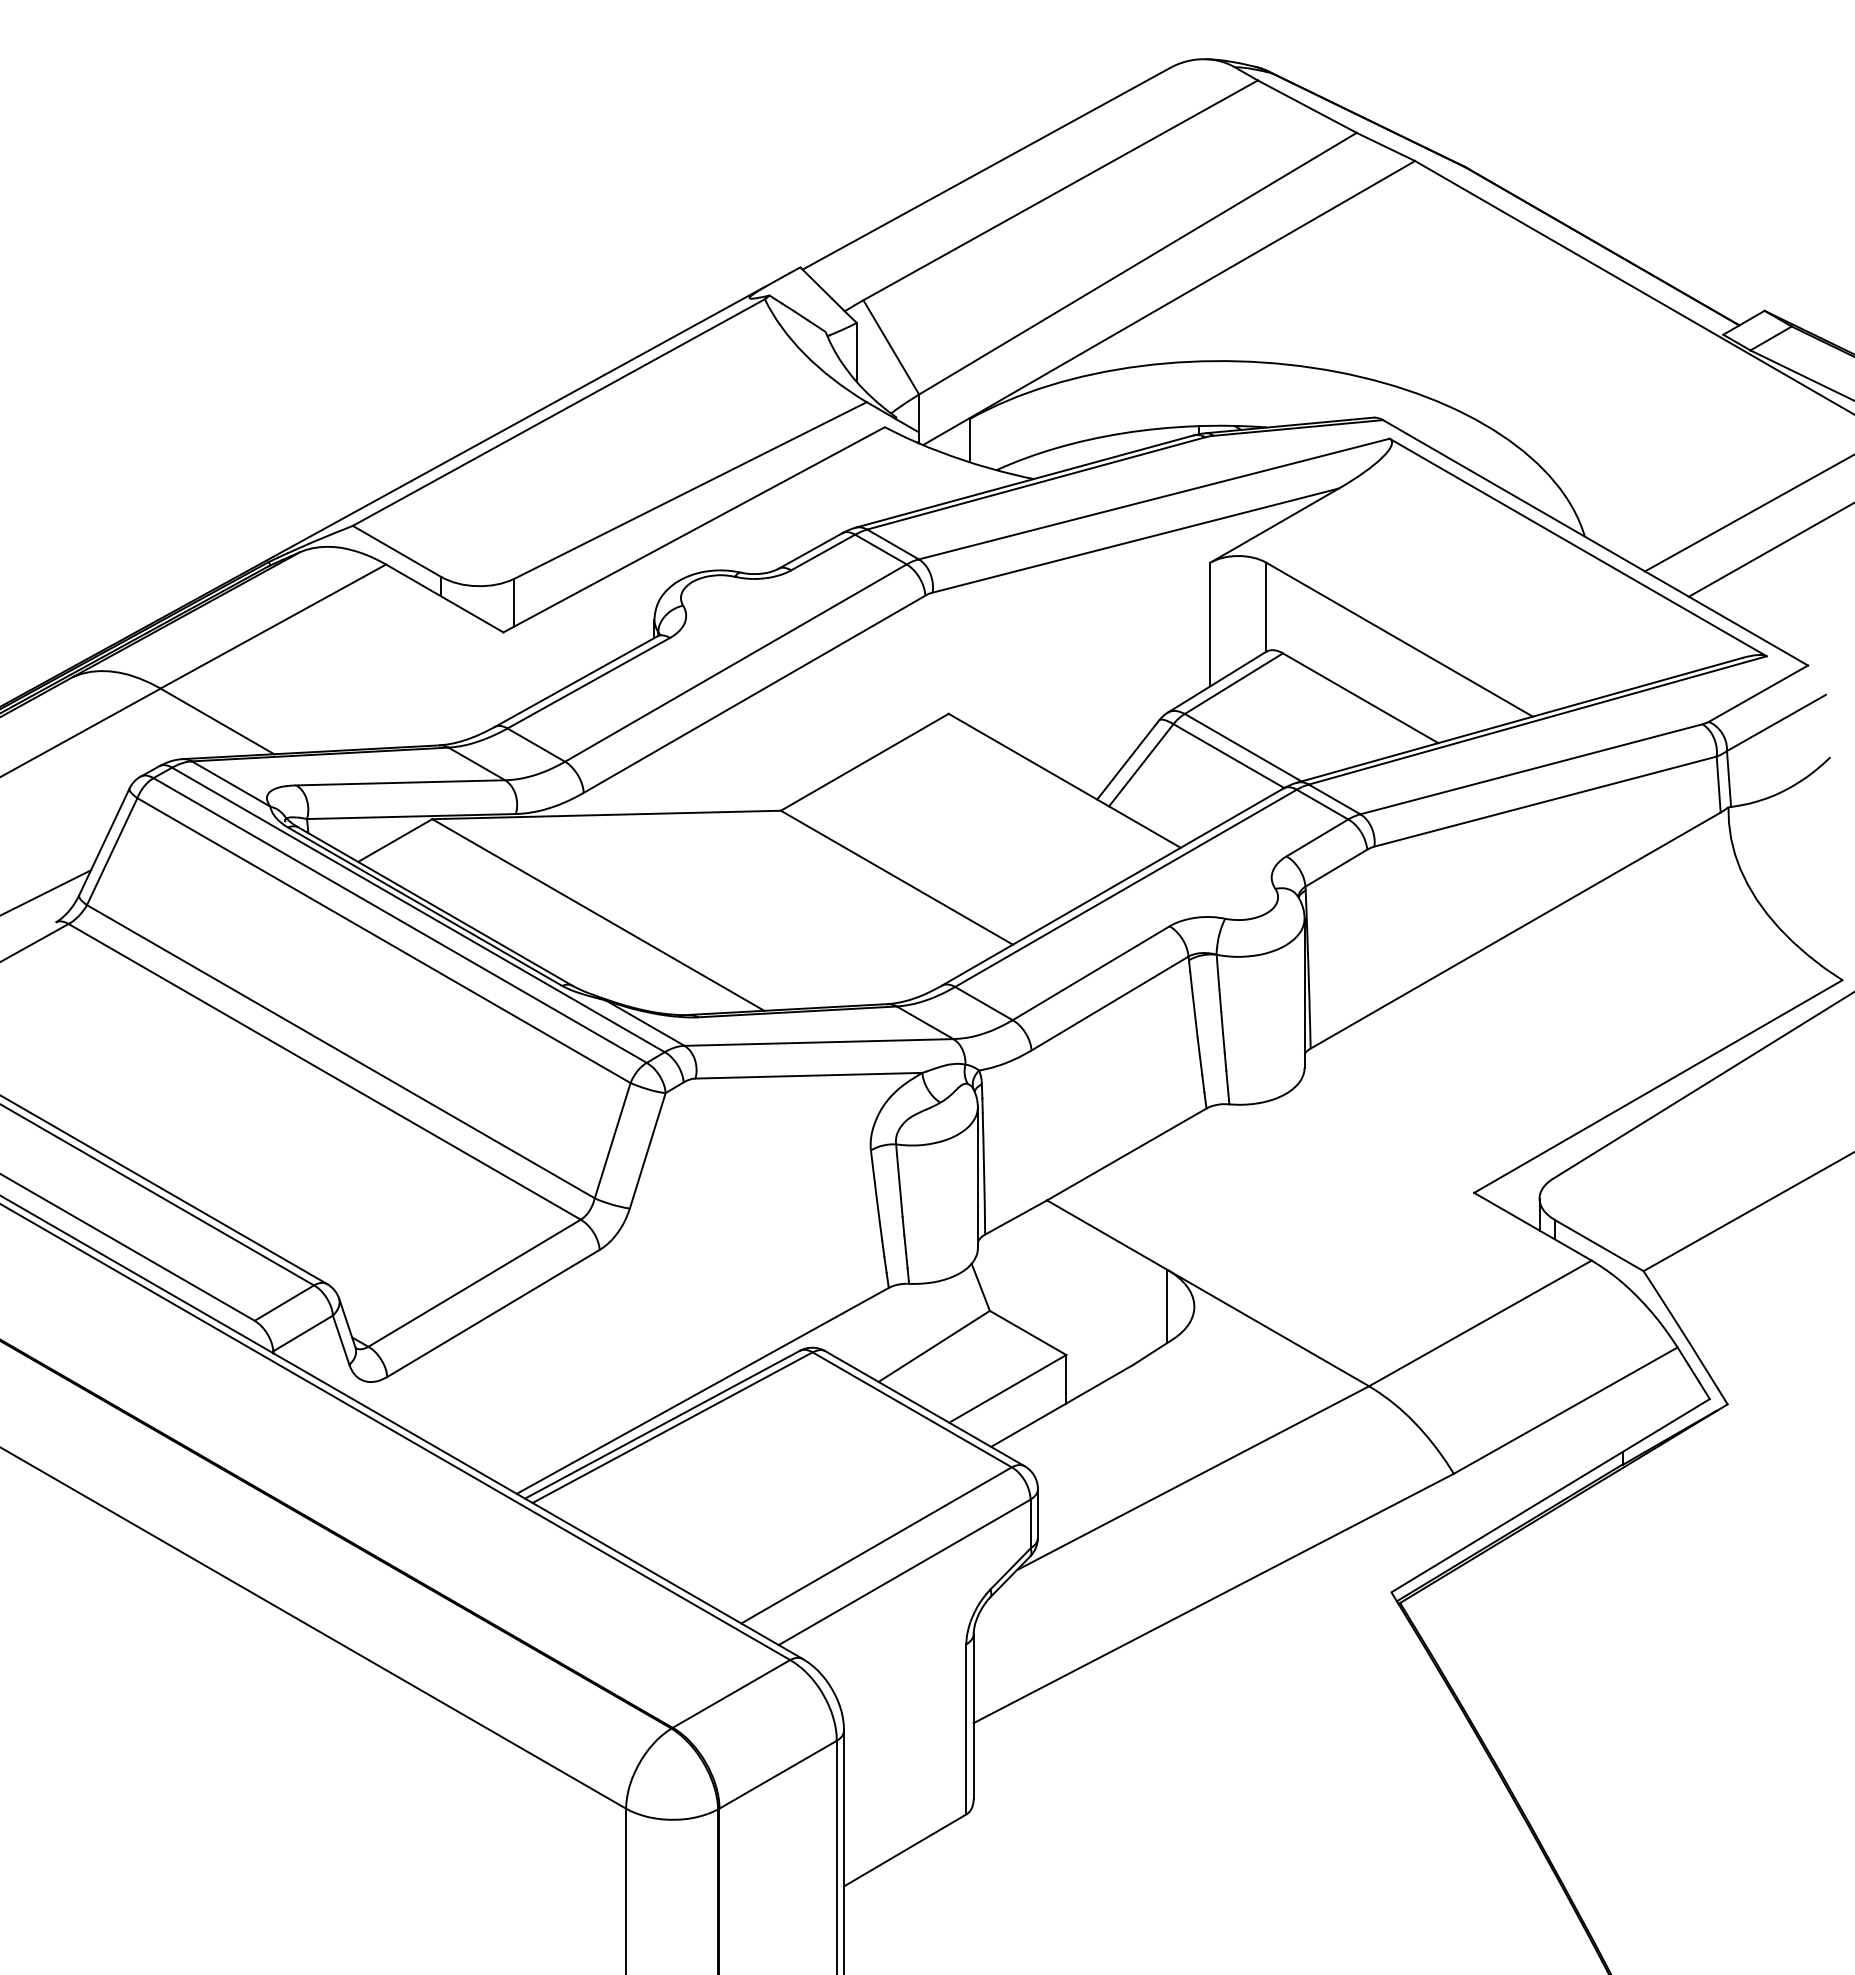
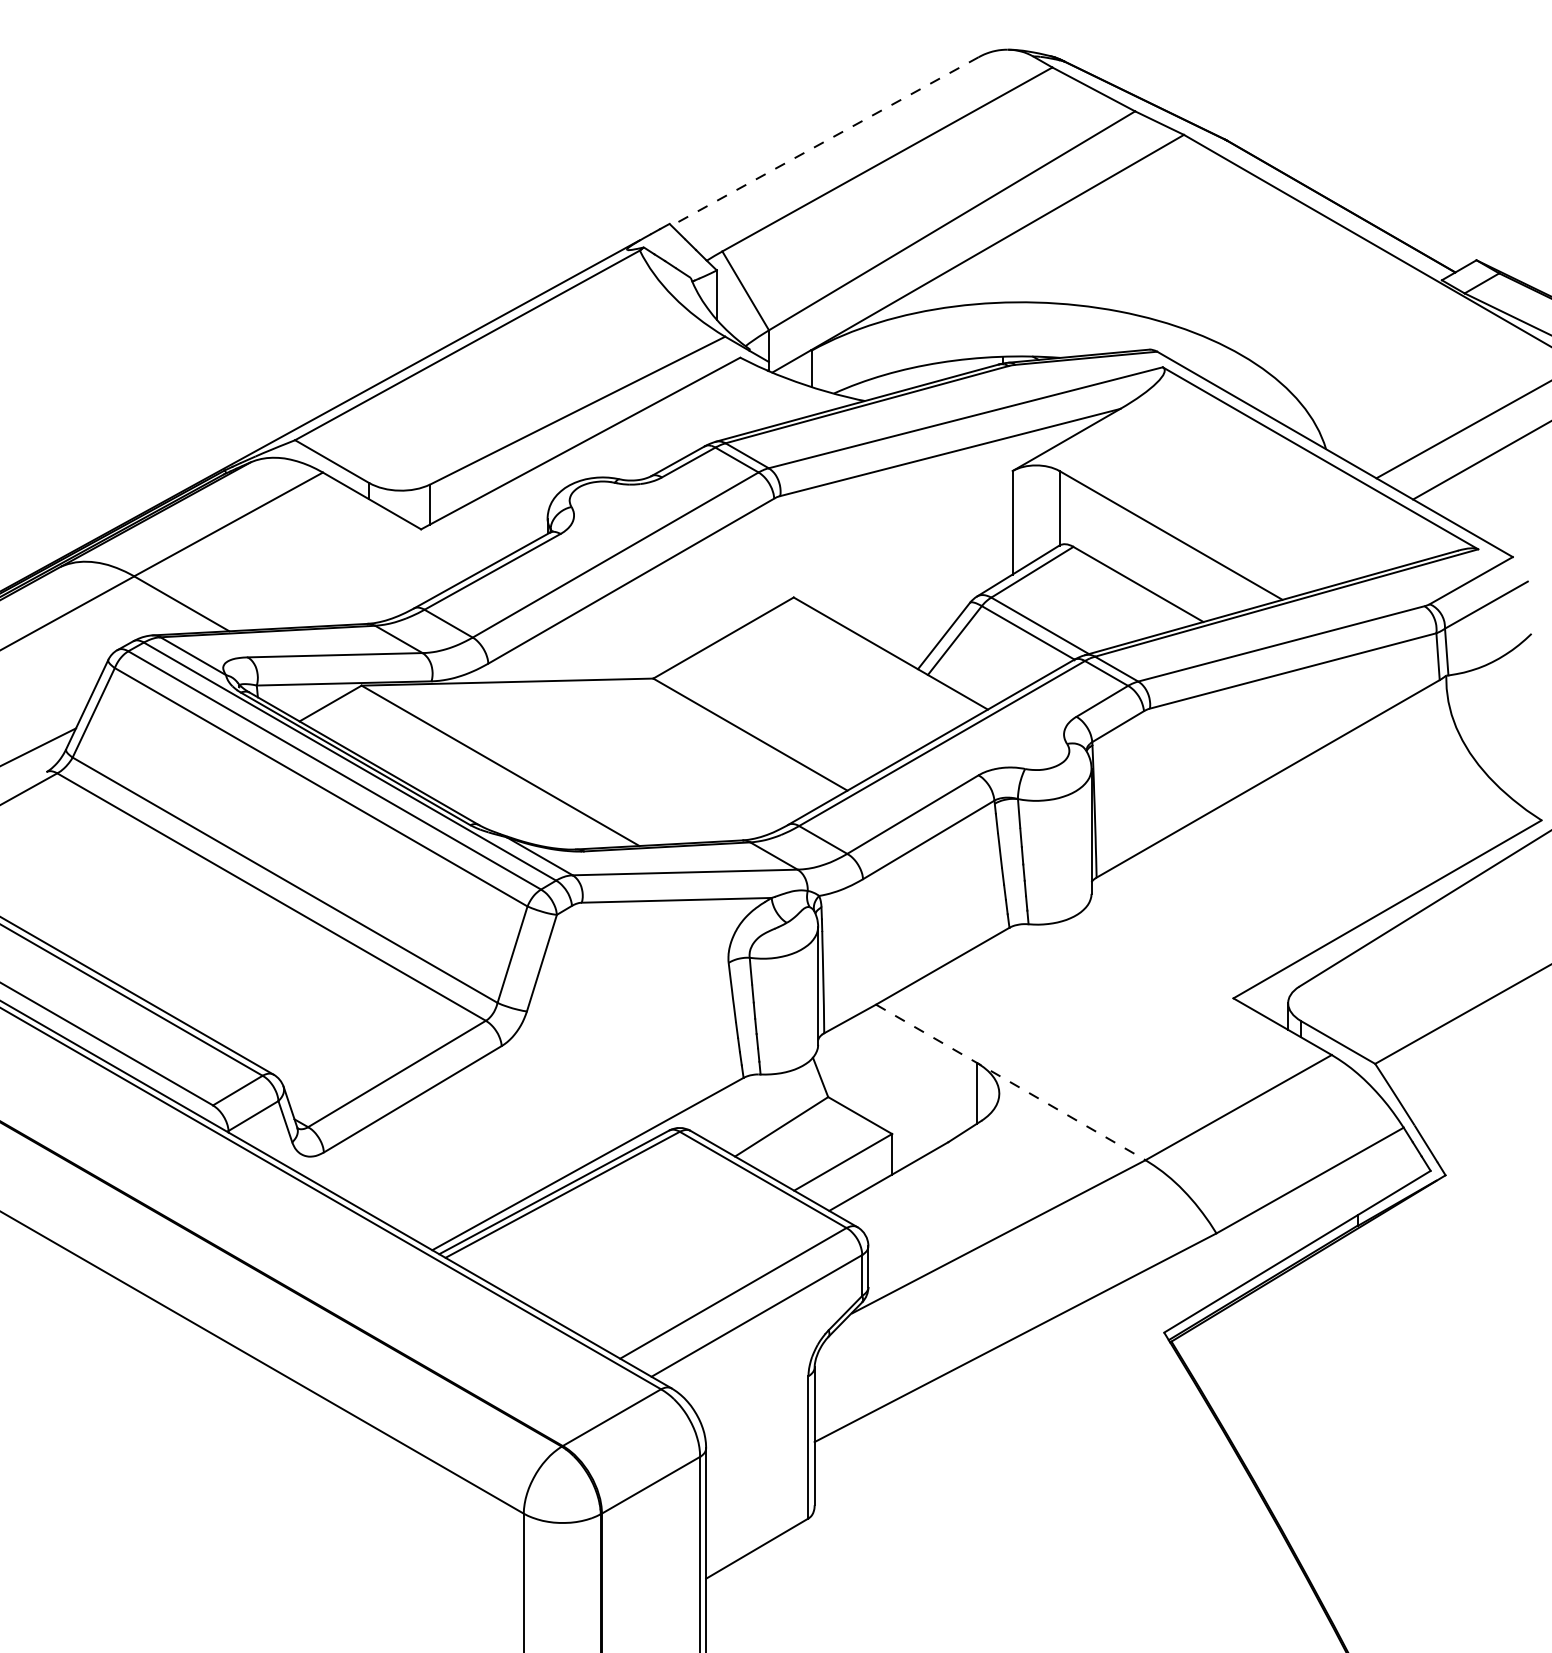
line: (985, 169) -> (824, 141), solid -> dashed
line: (1208, 1293) -> (1011, 1082), solid -> dashed

